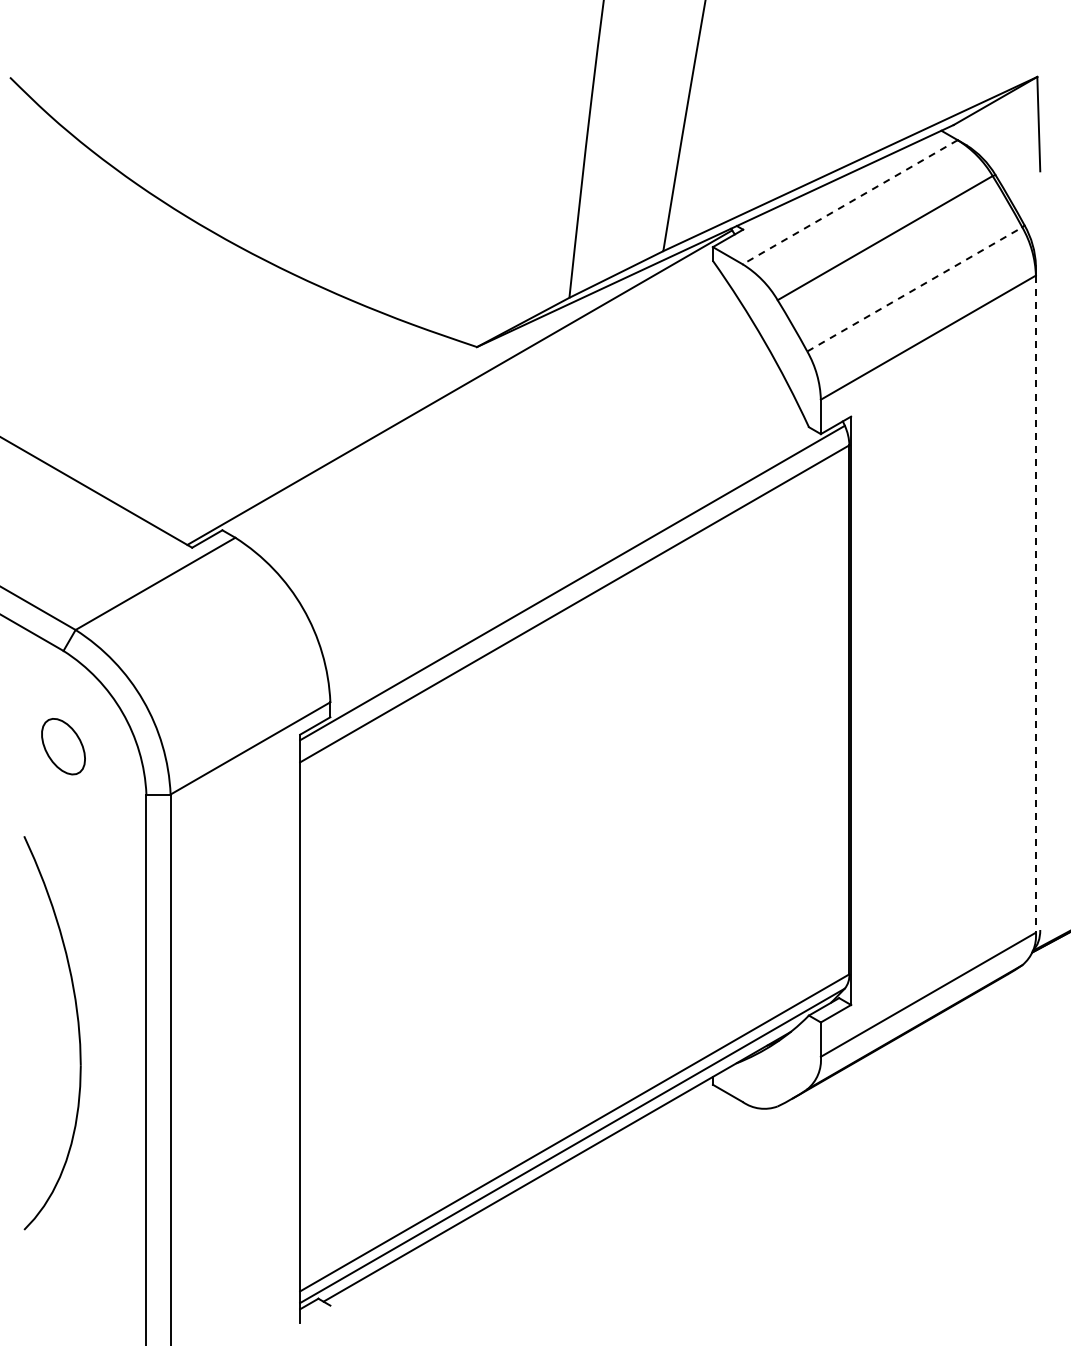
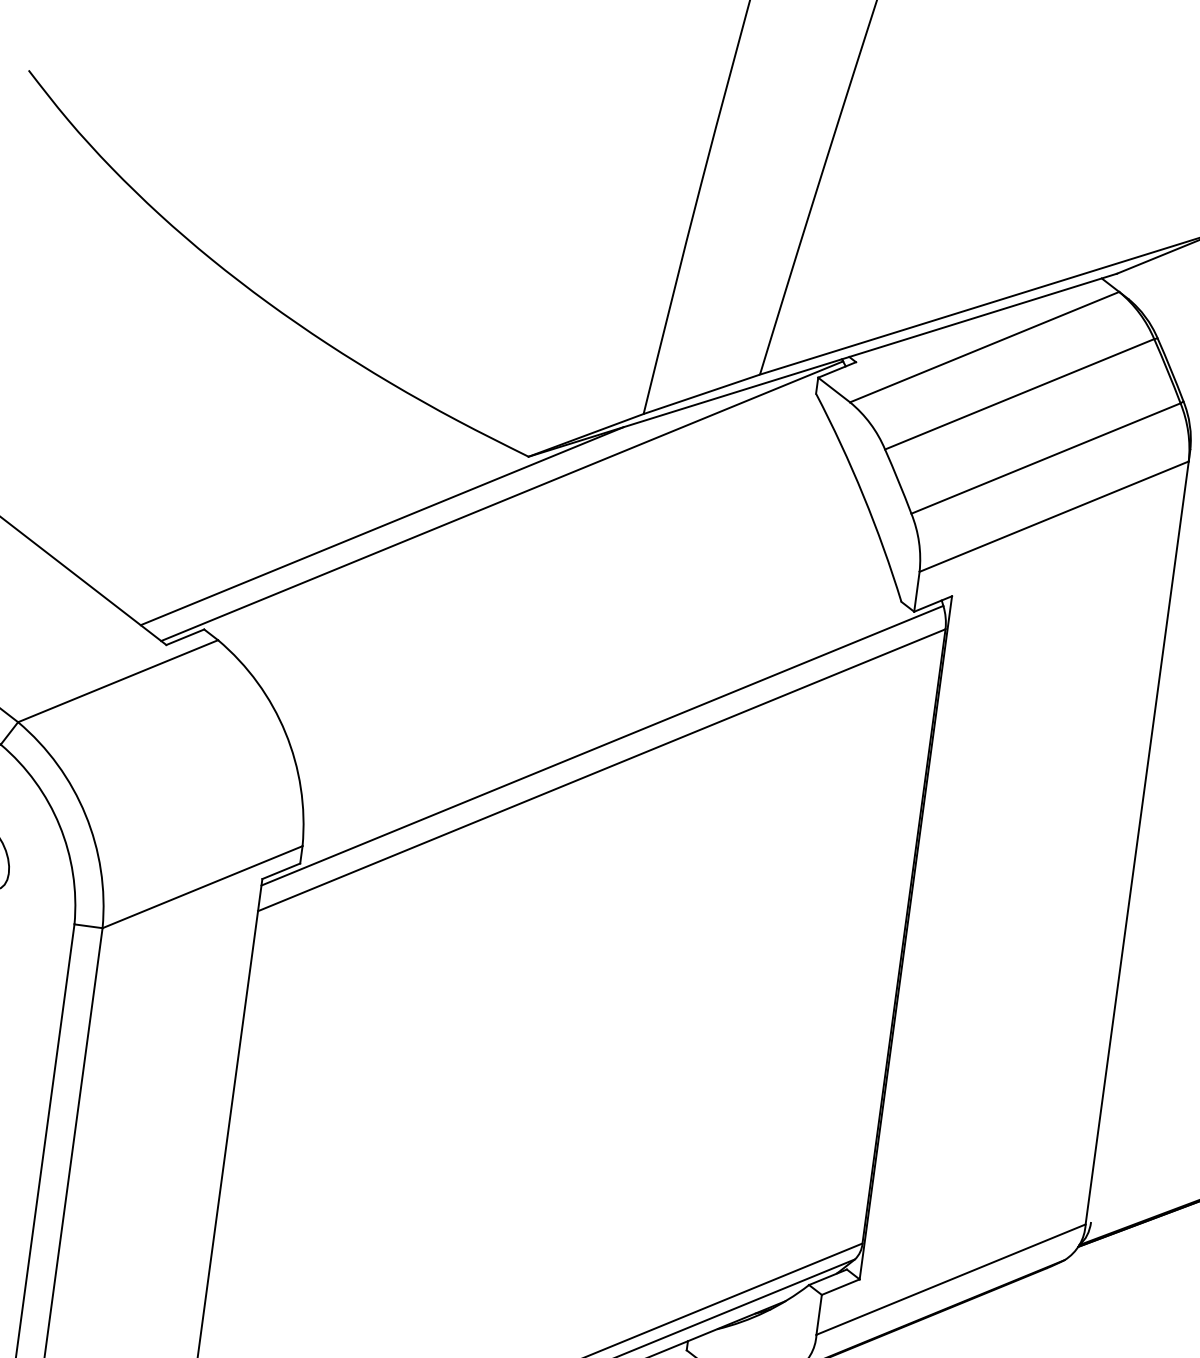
line: (849, 202) -> (983, 347), dashed -> solid
line: (915, 289) -> (1046, 458), dashed -> solid
line: (360, 422) -> (381, 526), added
line: (1035, 604) -> (1136, 843), dashed -> solid

